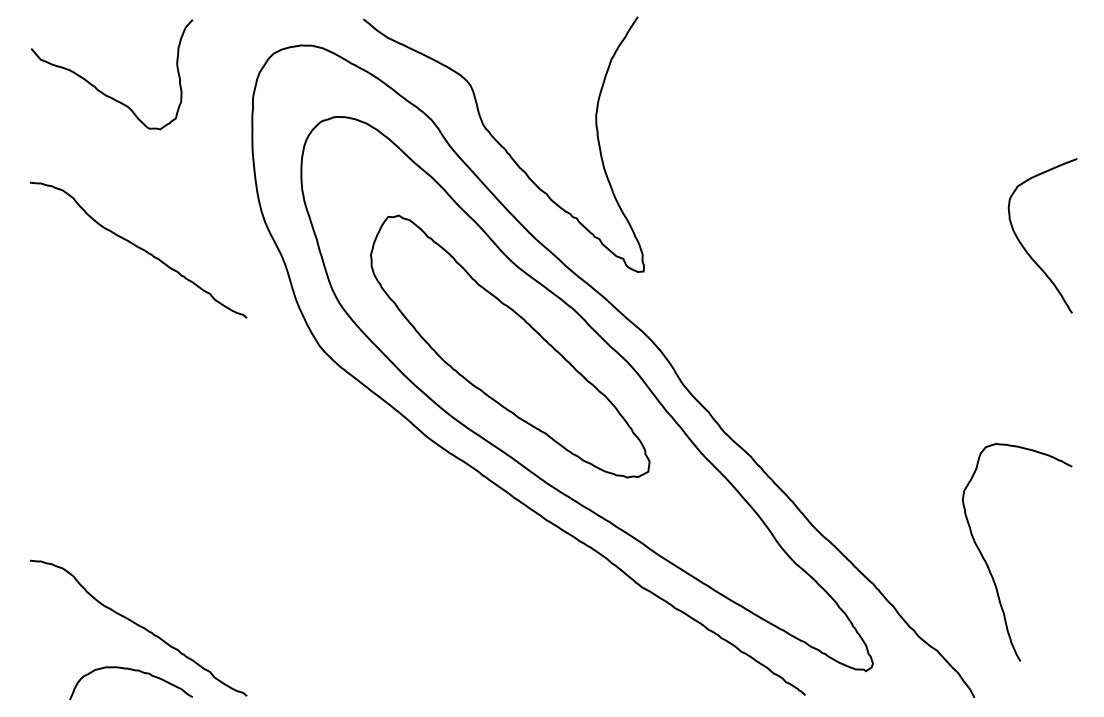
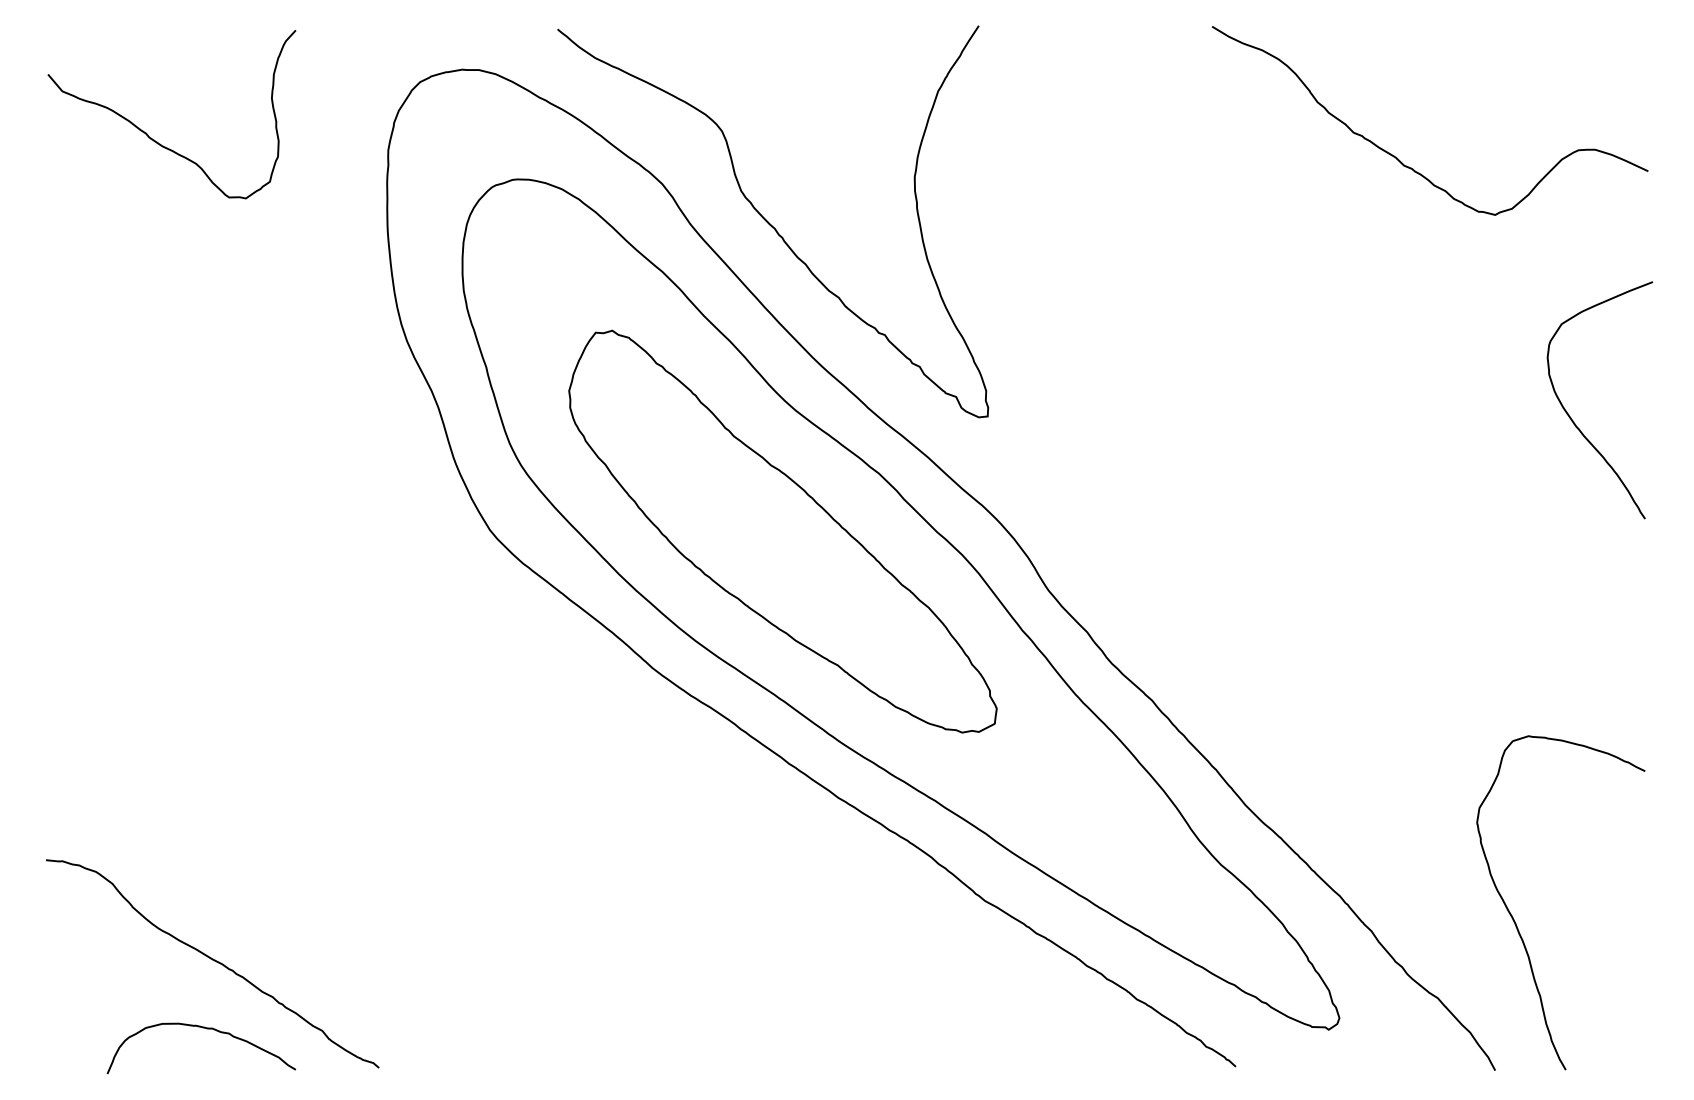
curve: (908, 100) -> (1393, 154), added
curve: (138, 248) -> (212, 381), removed
curve: (1026, 249) -> (1574, 421), moved
curve: (988, 565) -> (1516, 922), moved

